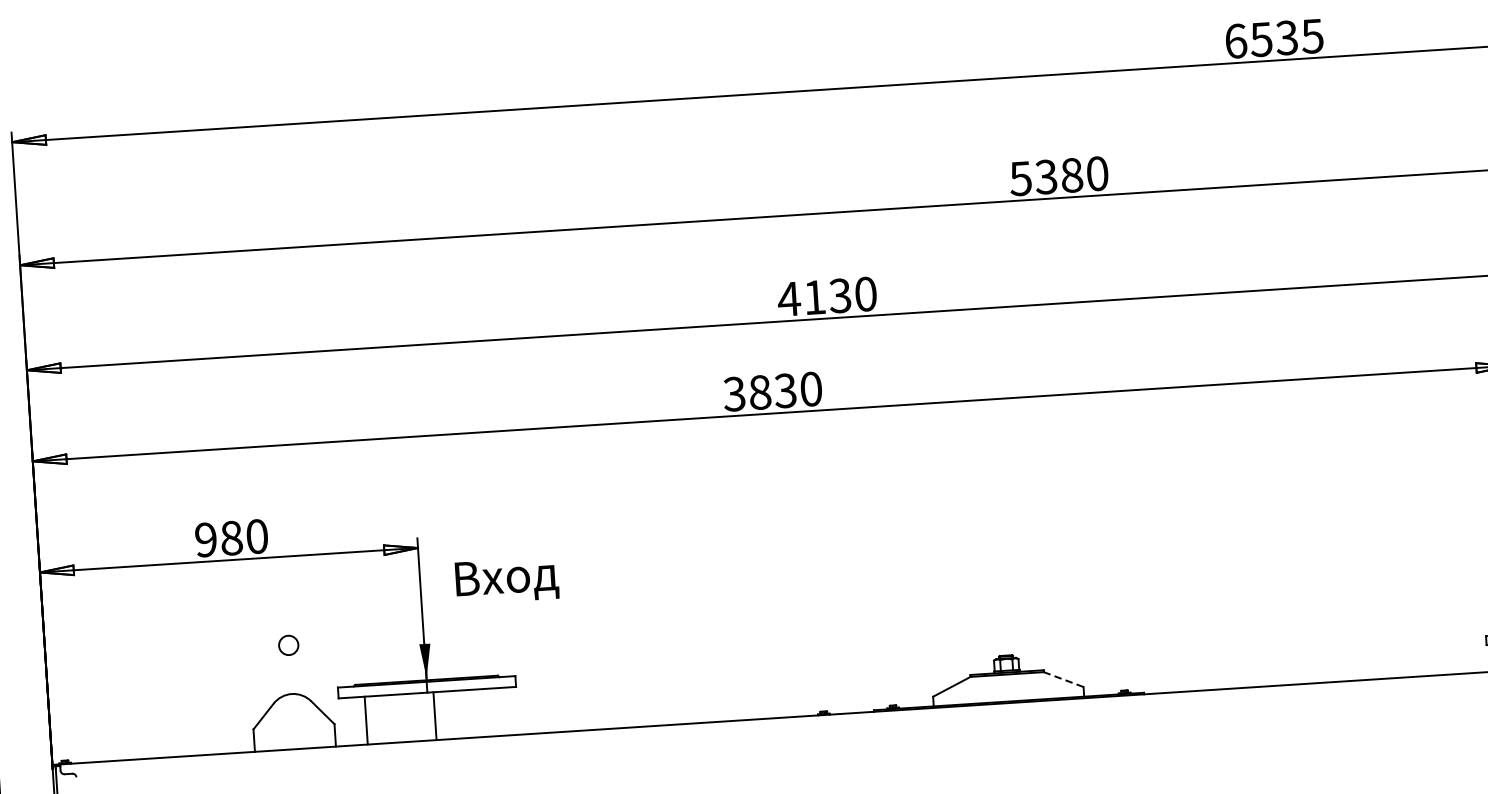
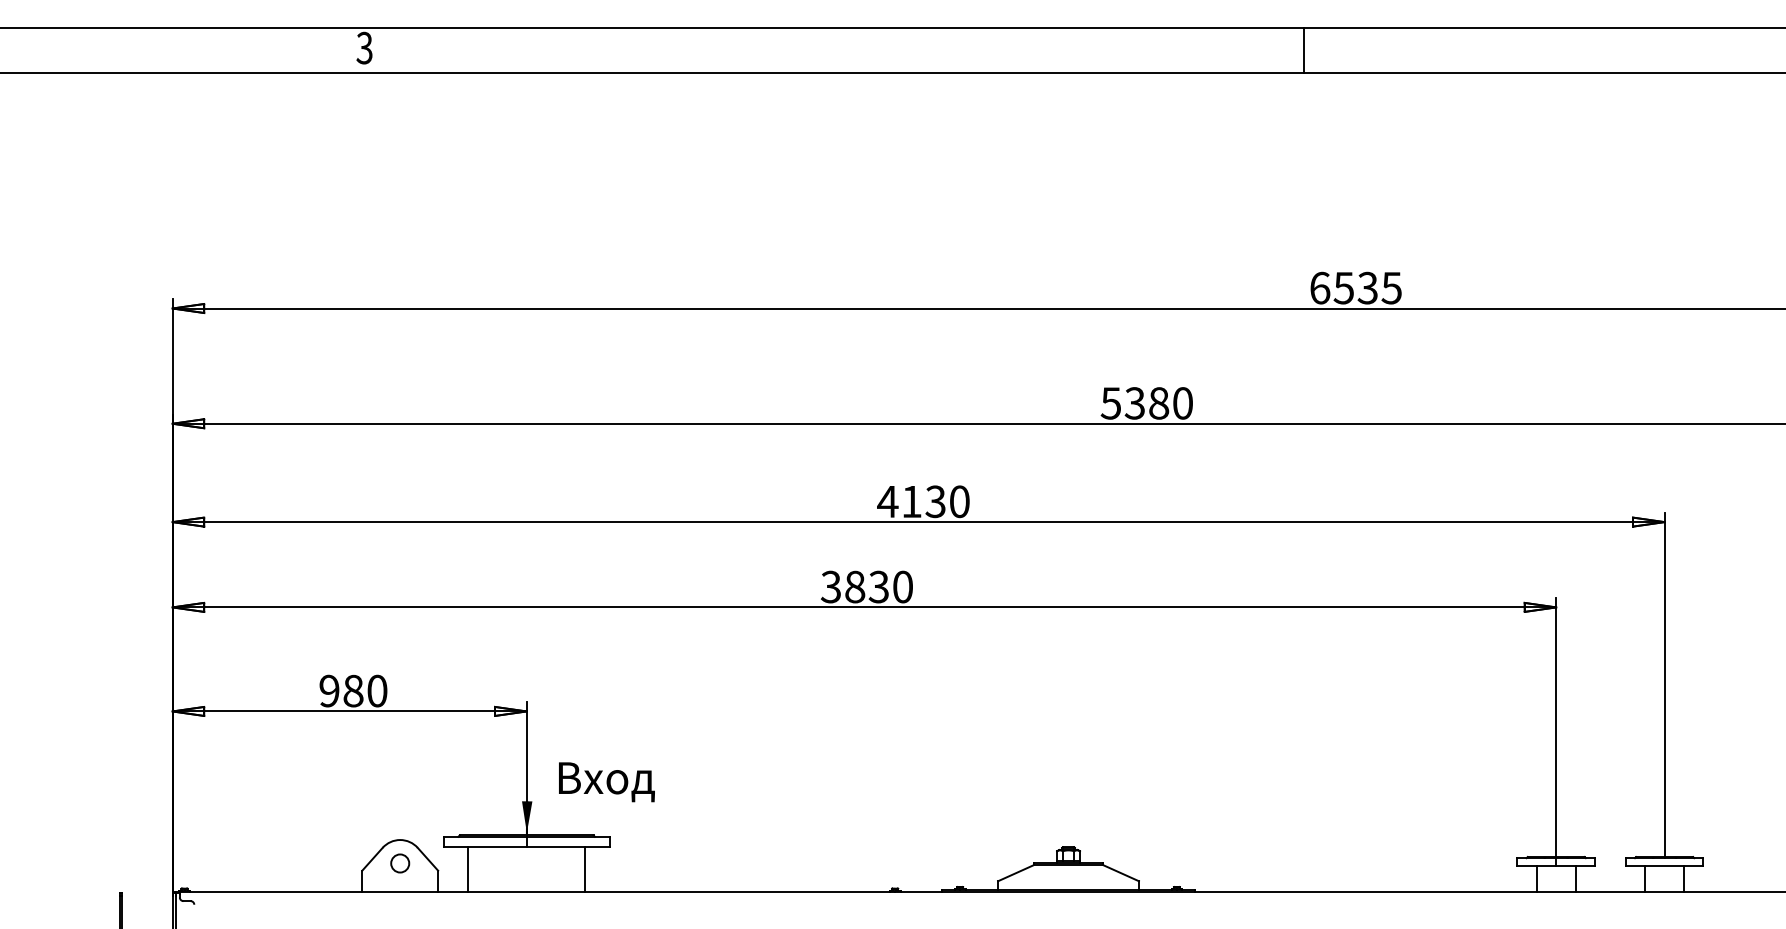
text: (506, 580) -> (606, 782), moved
circle: (289, 645) -> (400, 863), moved
line: (1063, 680) -> (1120, 873), dashed -> solid
line: (435, 715) -> (585, 868), moved

